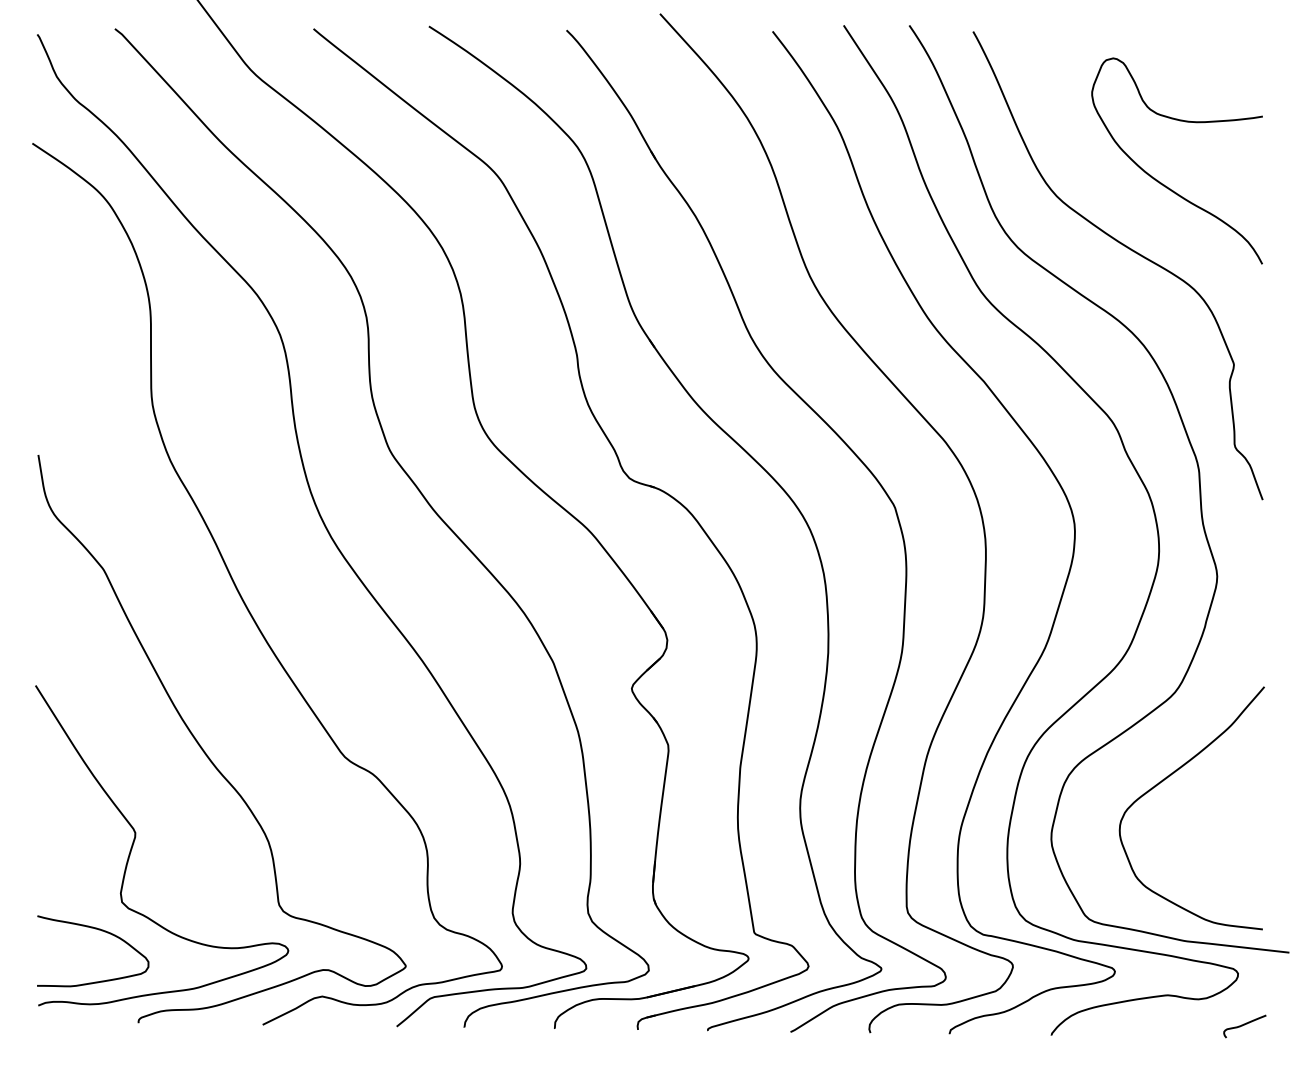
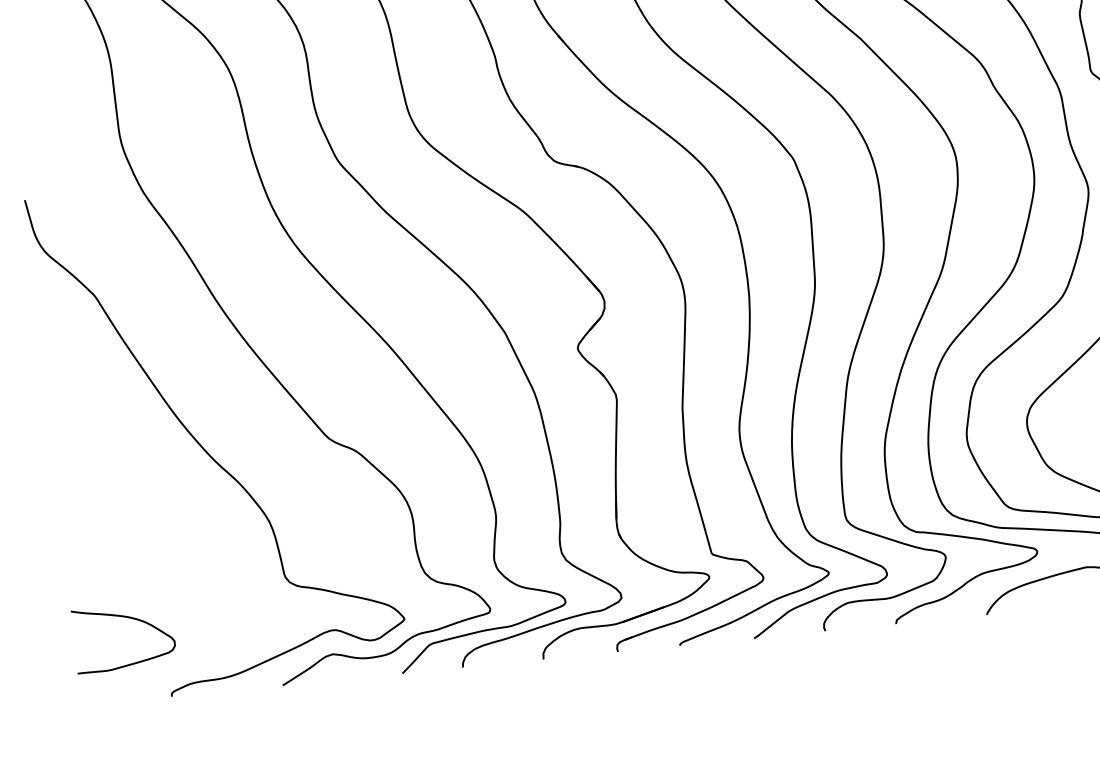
curve: (135, 840) -> (150, 534), removed

